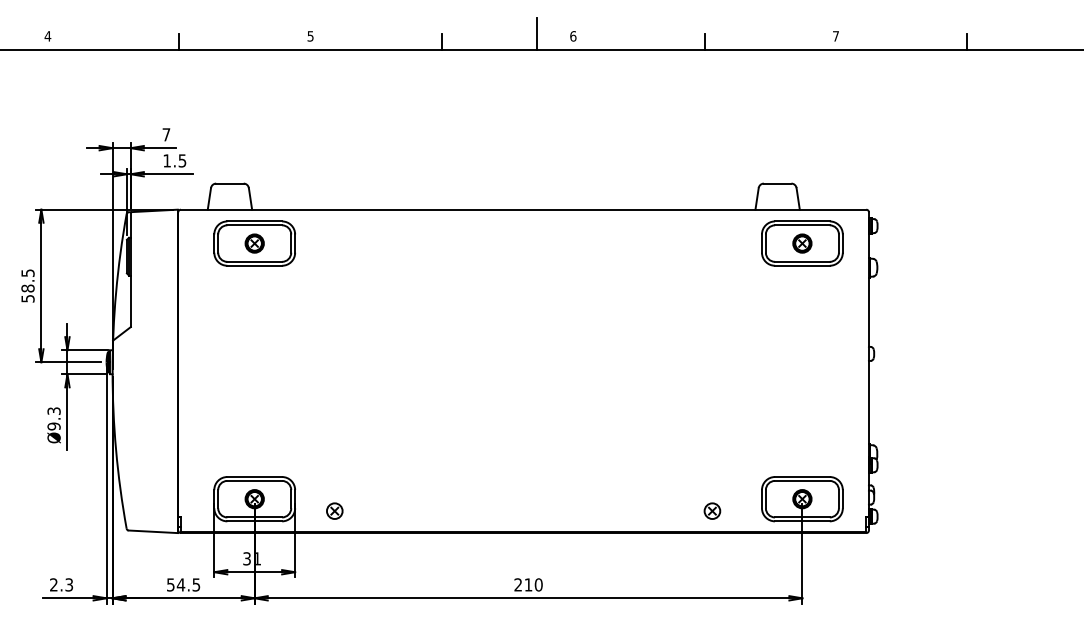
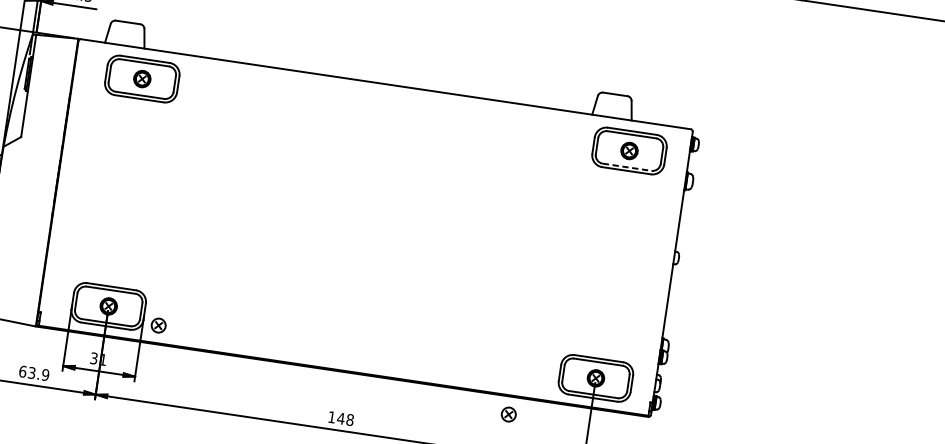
line: (802, 261) -> (627, 166), solid -> dashed
part: (334, 510) -> (158, 324), moved
part: (712, 510) -> (508, 414), moved
text: (183, 584) -> (34, 372), 54.5 -> 63.9
text: (528, 584) -> (341, 418), 210 -> 148

